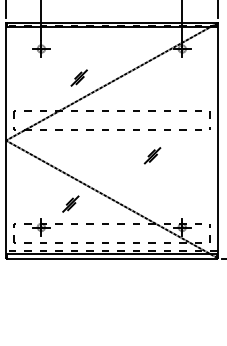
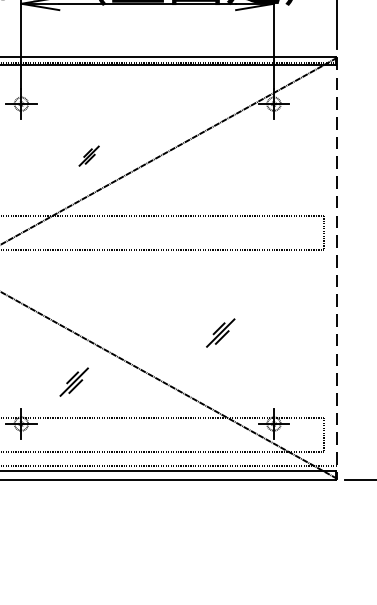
part: (78, 77) -> (87, 155), size x0.7
line: (217, 141) -> (337, 269), solid -> dashed
part: (152, 155) -> (220, 332), moved

